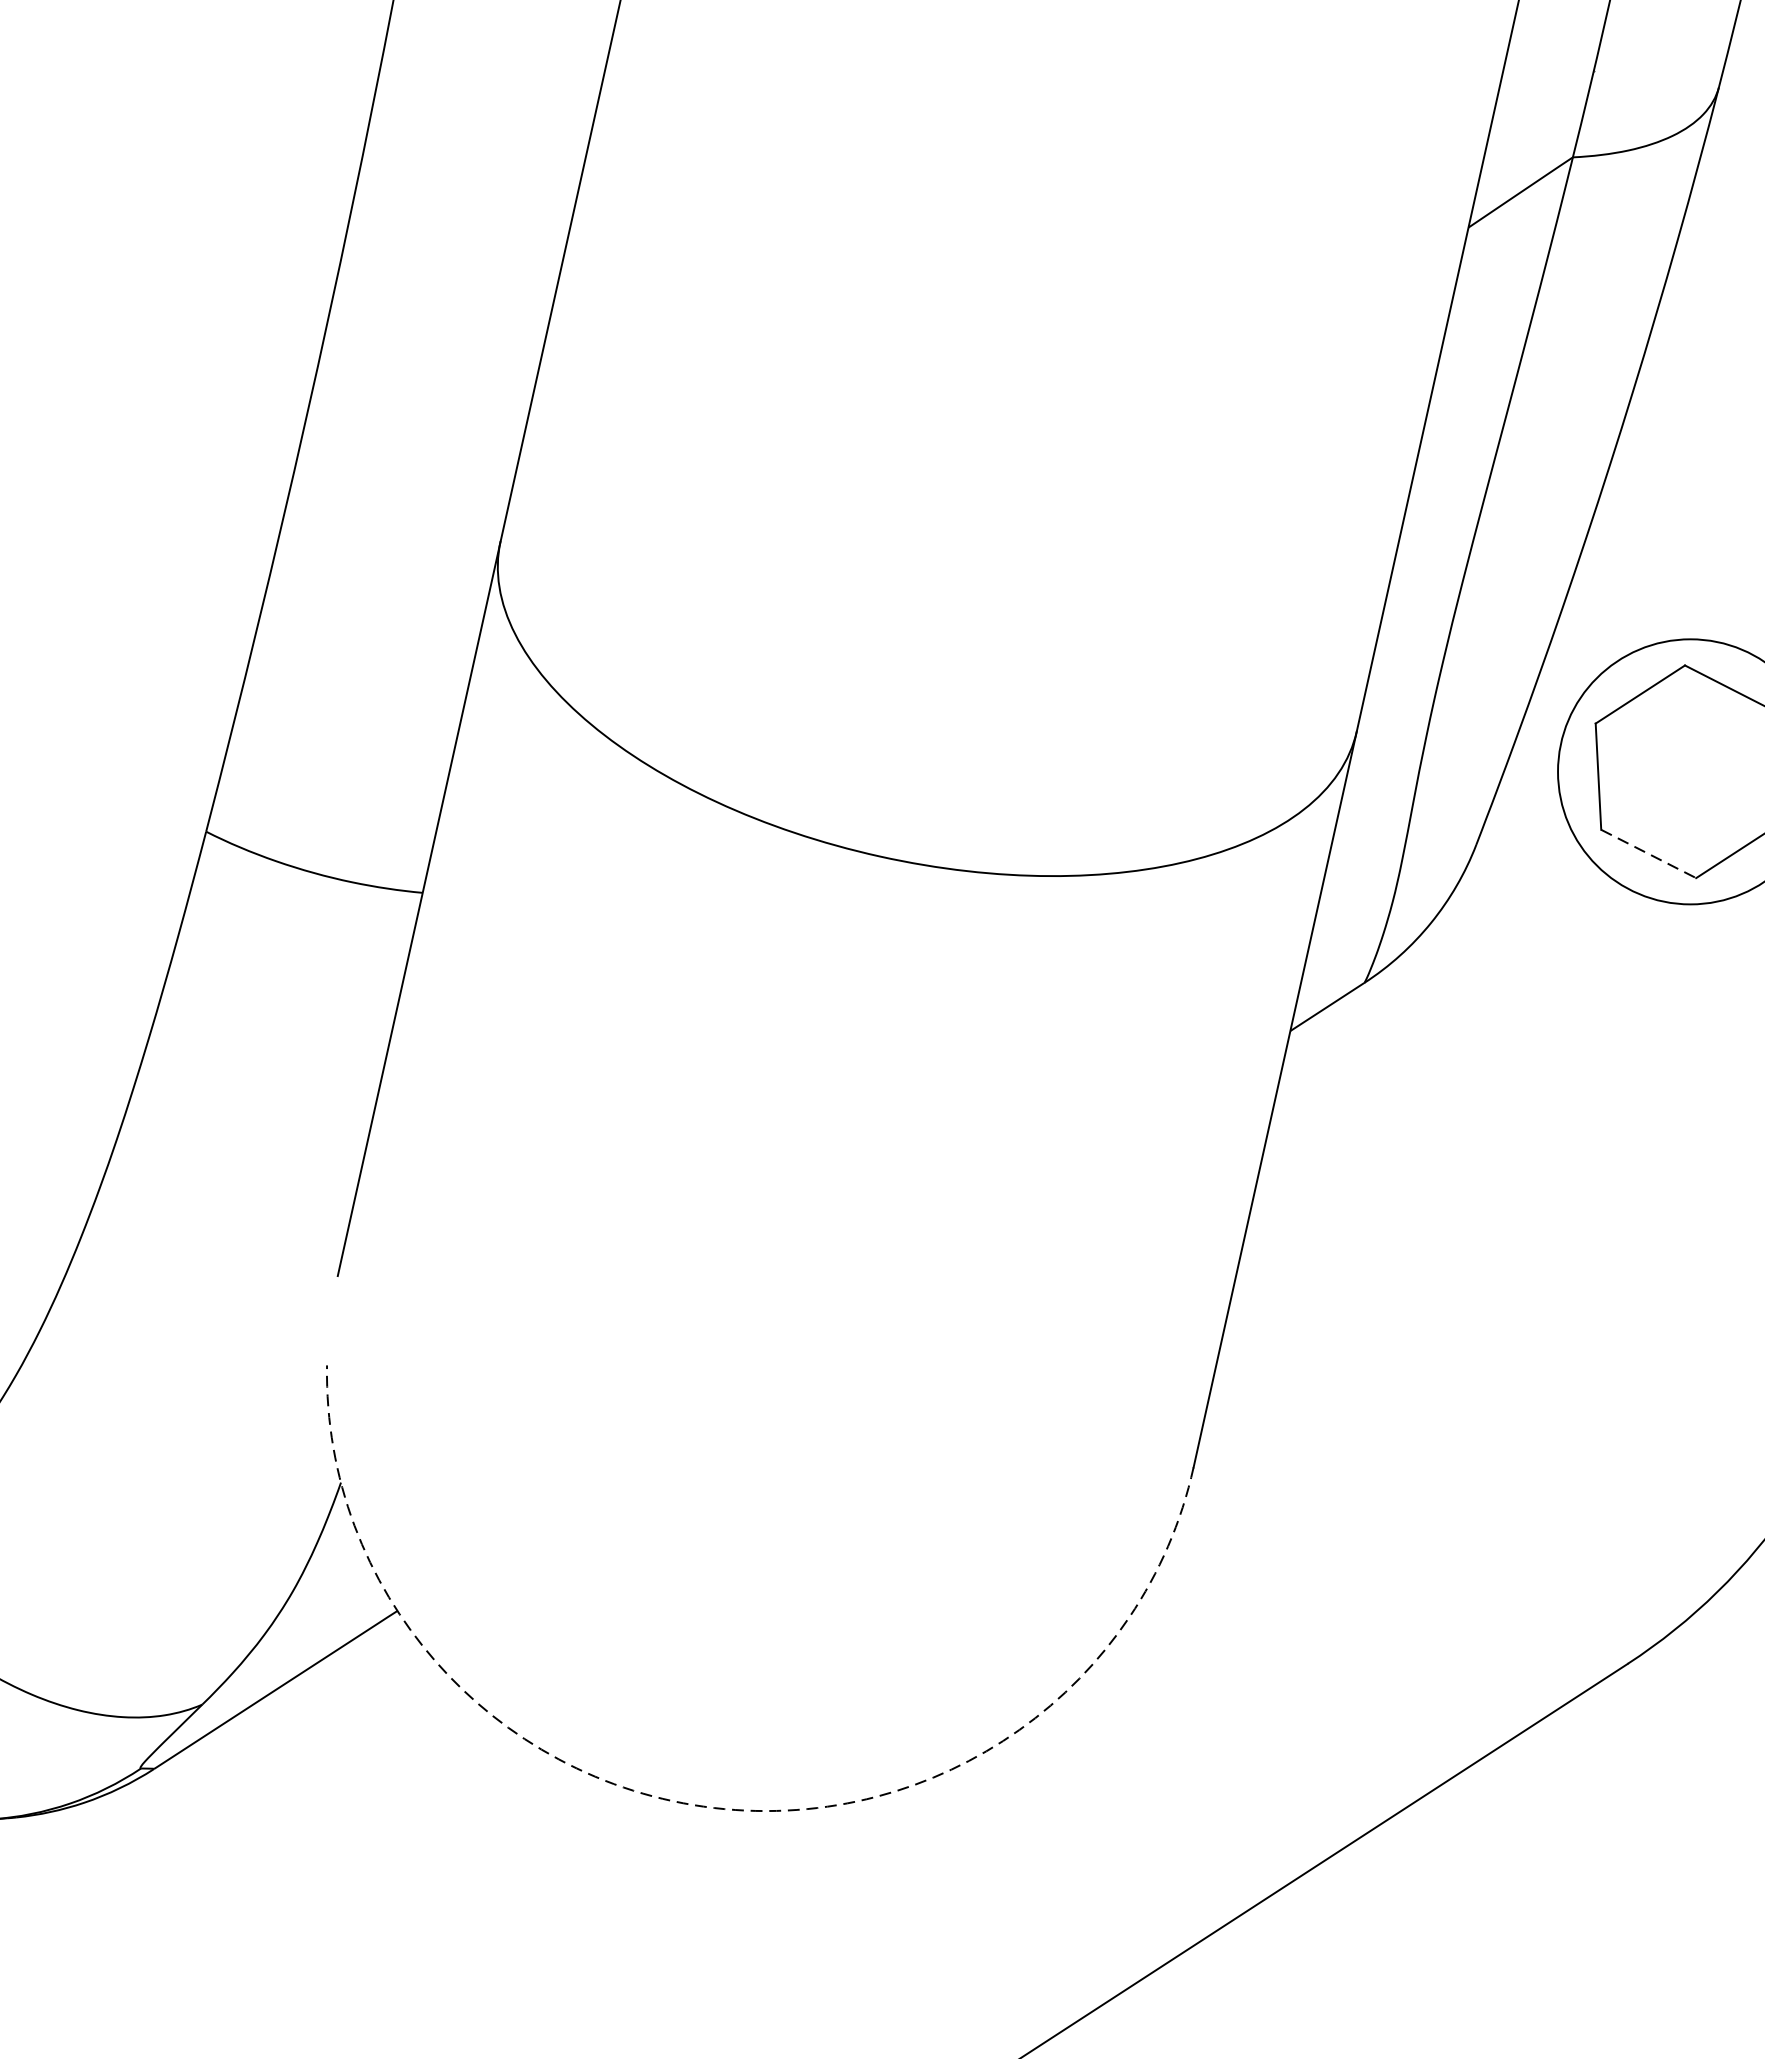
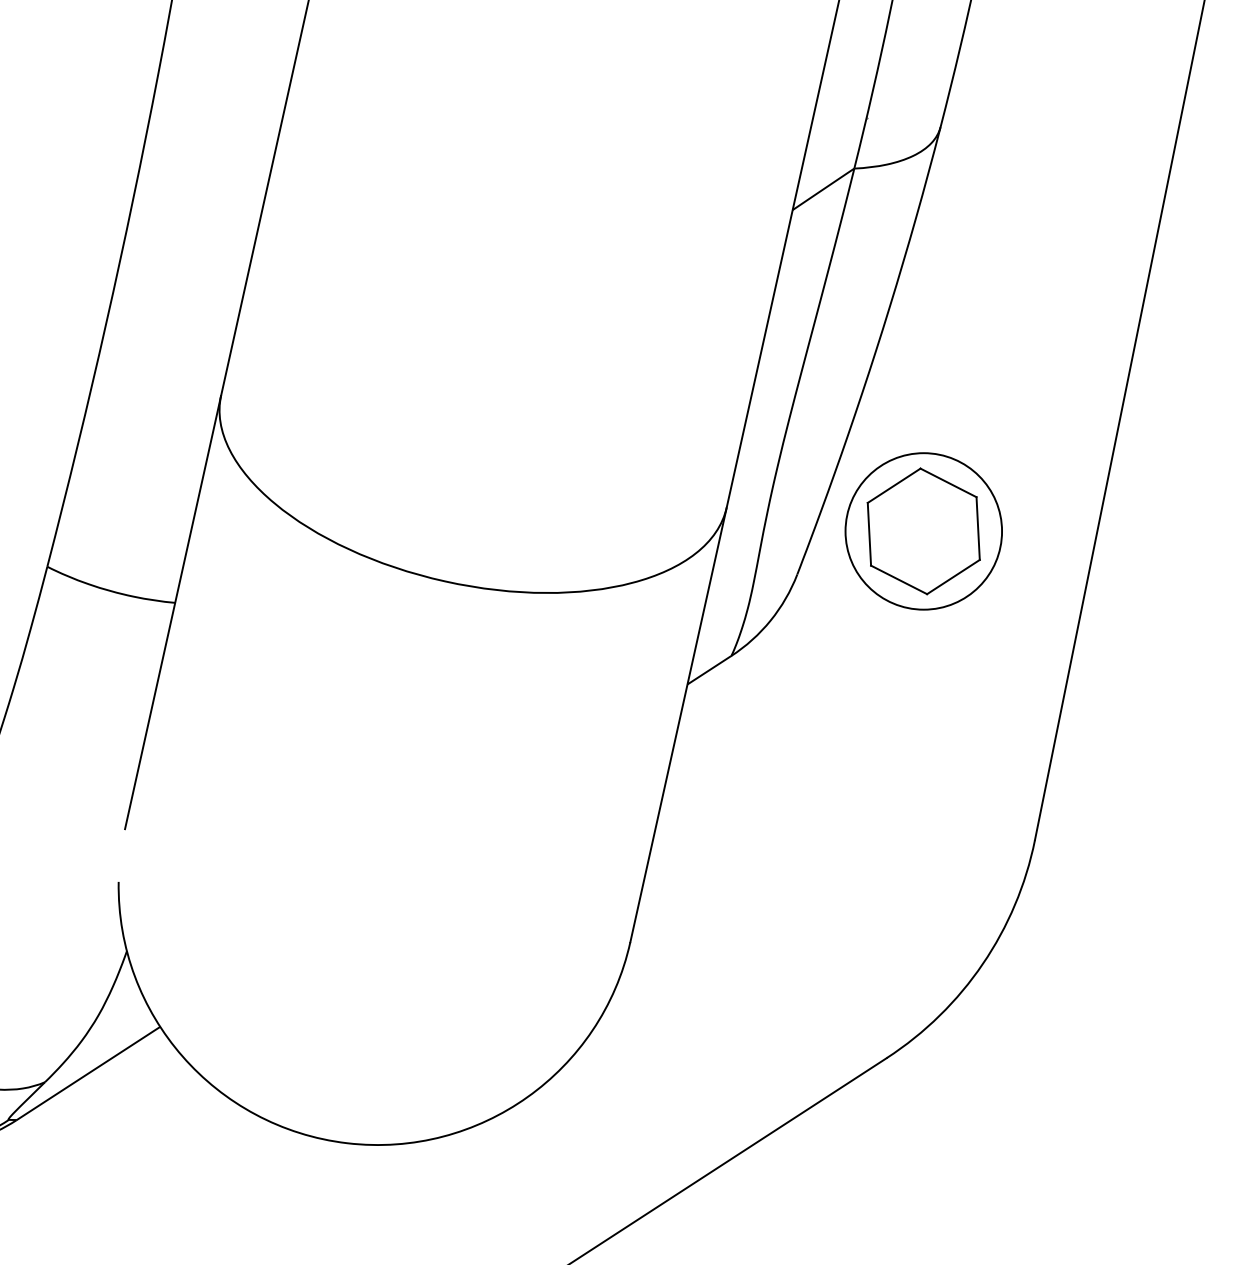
line: (1649, 854) -> (899, 580), dashed -> solid
arc: (714, 1808) -> (347, 1143), dashed -> solid

